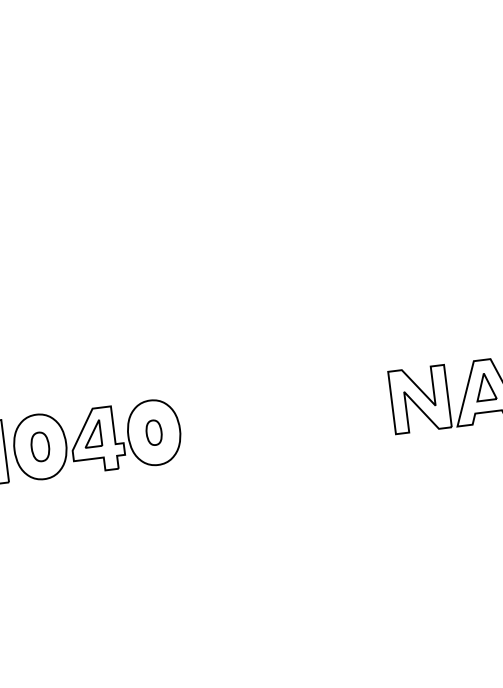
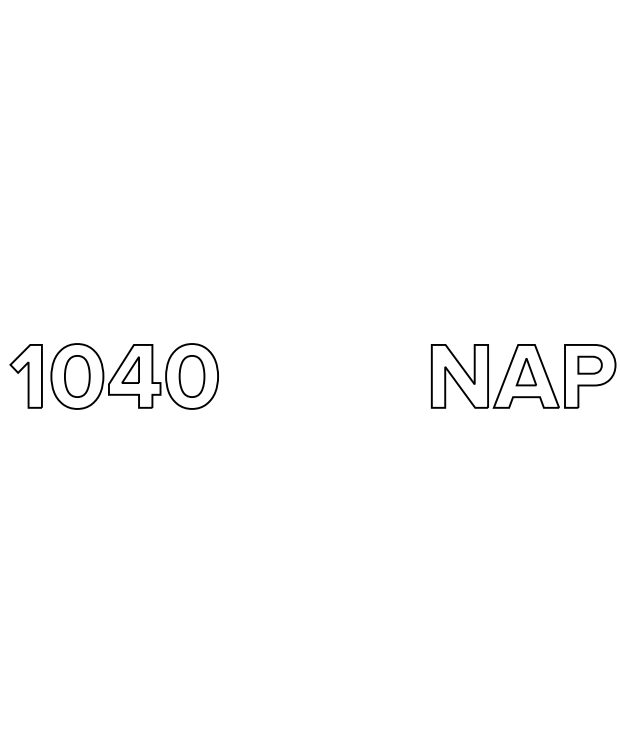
part: (153, 432) -> (191, 376), size x1.67
part: (40, 446) -> (77, 376), size x1.43

